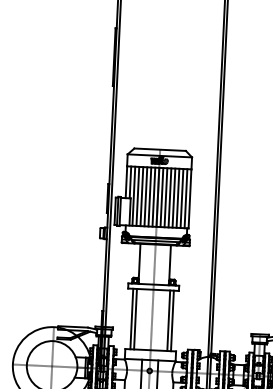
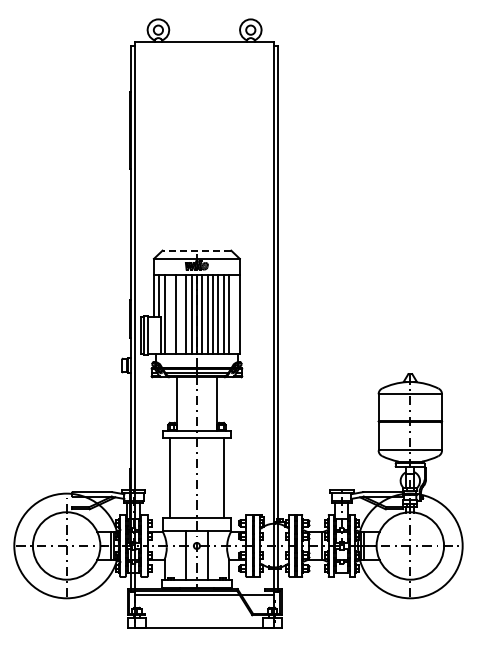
line: (159, 149) -> (196, 250), solid -> dashed
line: (138, 195) -> (170, 313), removed
line: (145, 196) -> (180, 313), removed
line: (186, 198) -> (234, 313), removed
line: (135, 318) -> (174, 477), removed
line: (169, 320) -> (219, 477), removed

